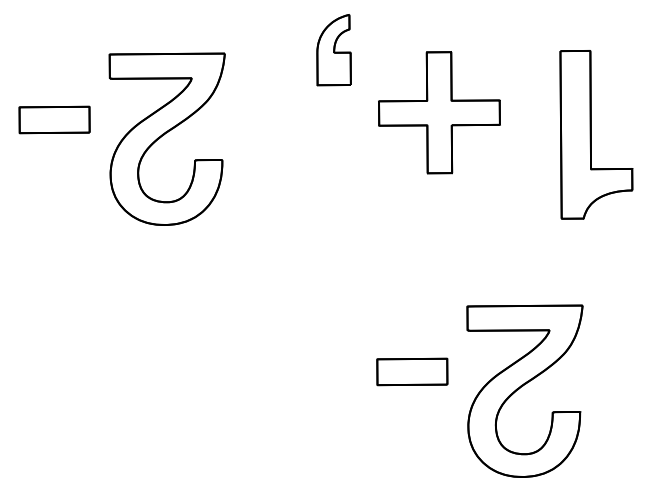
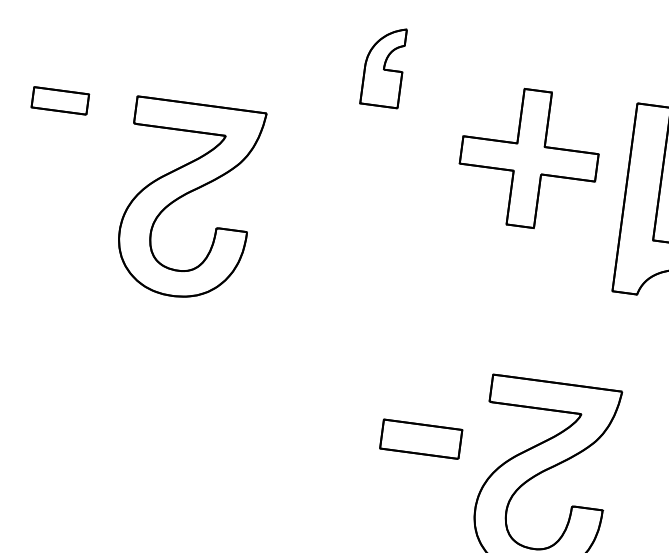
part: (439, 112) -> (529, 158), moved
part: (54, 119) -> (60, 100), size x0.7
part: (166, 138) -> (187, 199), moved

